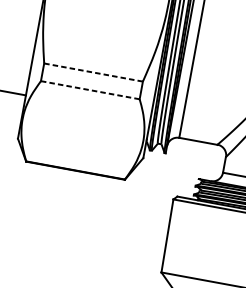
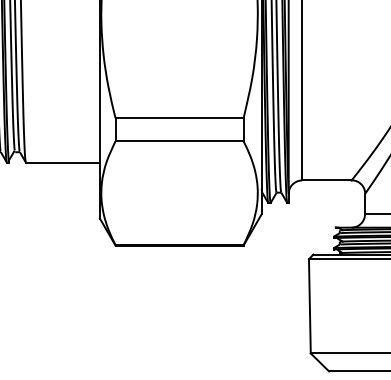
line: (93, 72) -> (179, 118), dashed -> solid
line: (90, 90) -> (179, 141), dashed -> solid

